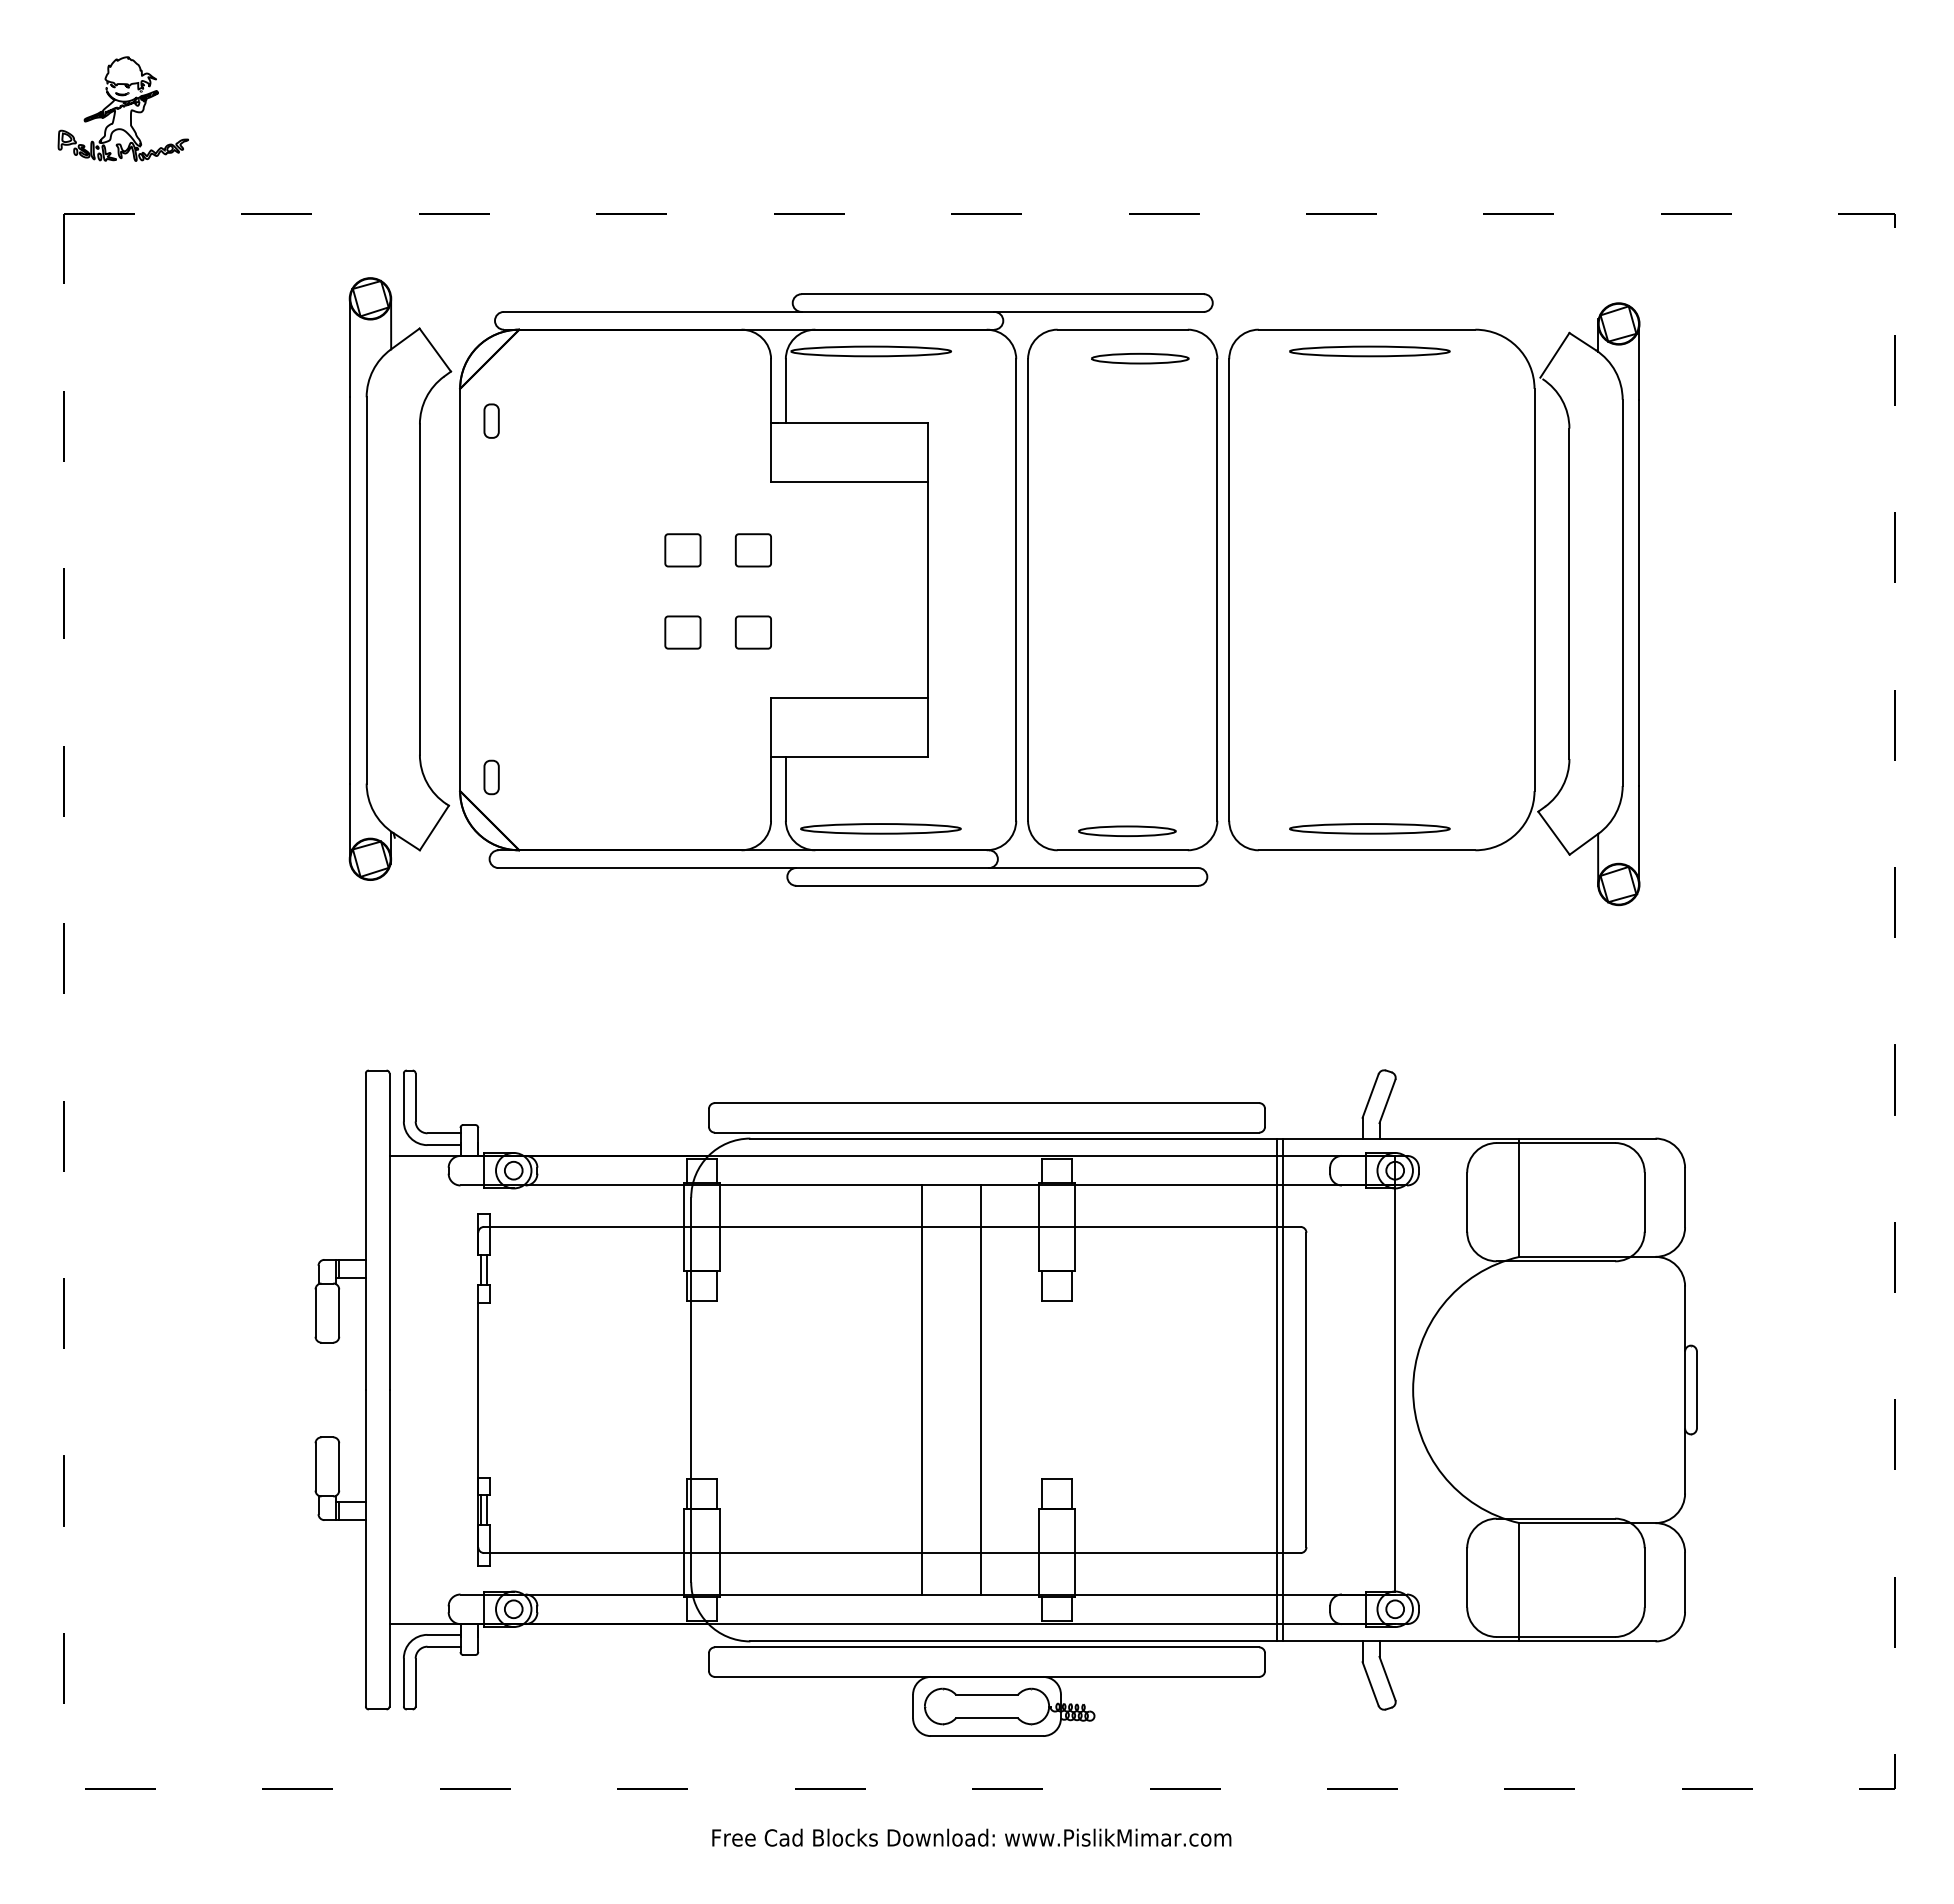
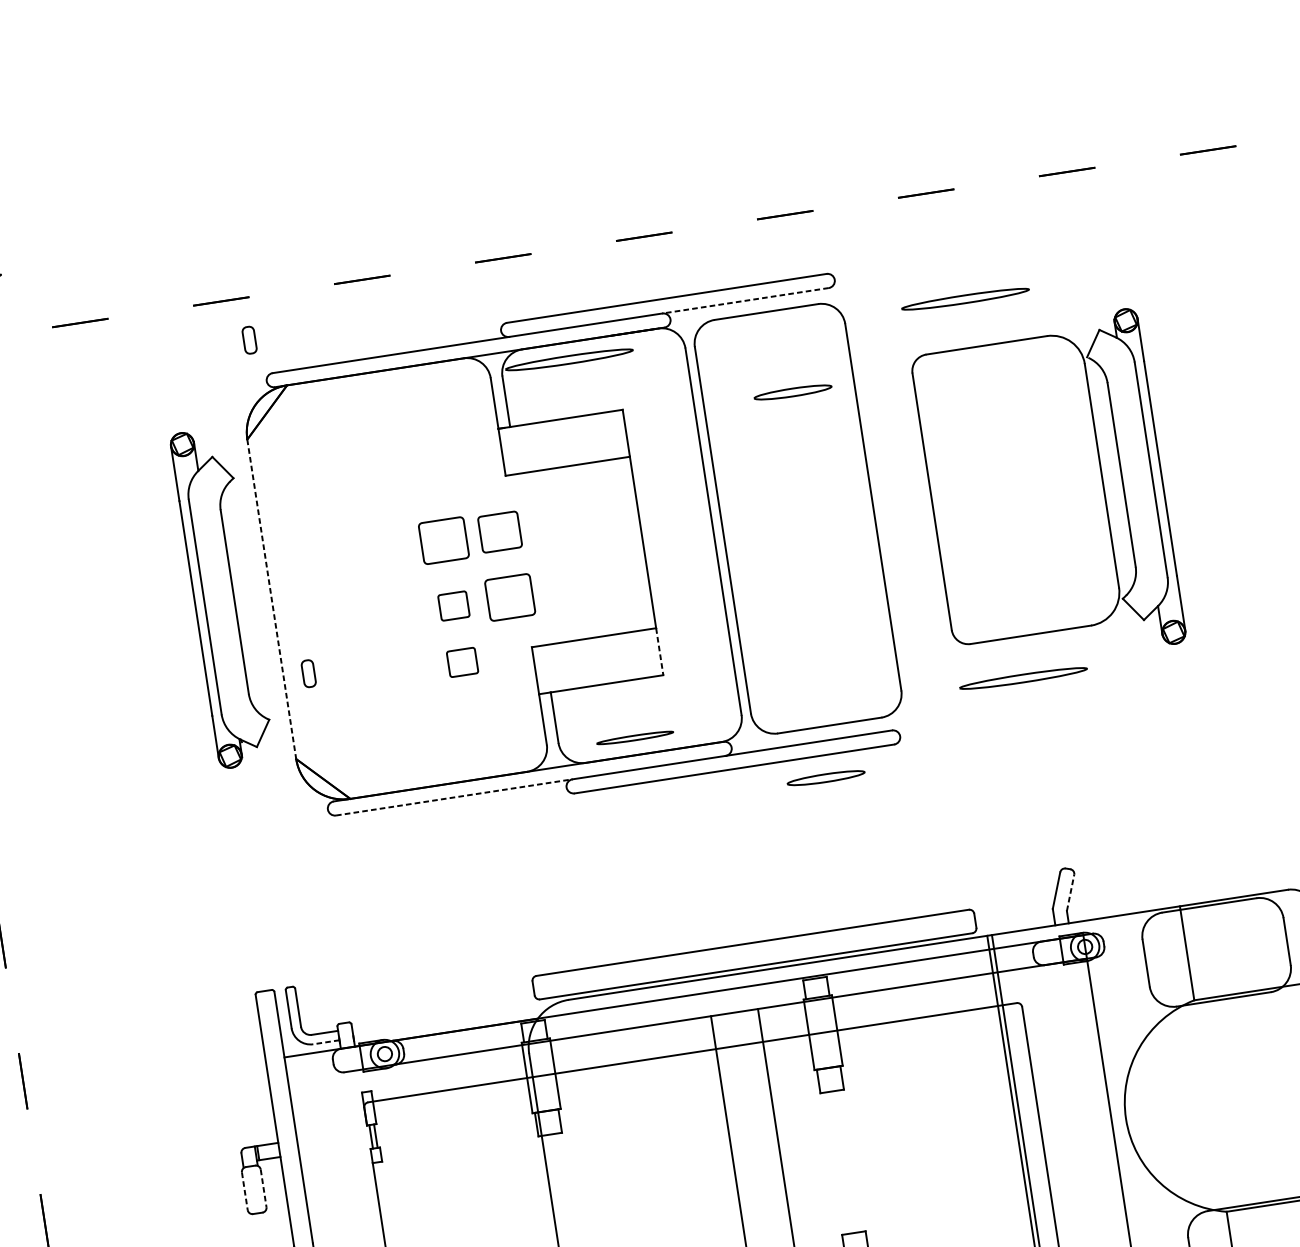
line: (1099, 311) -> (745, 300), solid -> dashed
part: (1140, 358) -> (793, 392), moved
part: (491, 420) -> (249, 339), moved
part: (682, 550) -> (443, 540), size x1.6
part: (752, 550) -> (499, 532), size x1.4
part: (400, 578) -> (223, 597), size x0.7
line: (460, 590) -> (272, 599), solid -> dashed
part: (1434, 604) -> (1047, 492), size x0.7
part: (752, 632) -> (509, 597), size x1.6
part: (682, 703) -> (462, 662), added
line: (927, 727) -> (659, 651), solid -> dashed
part: (491, 777) -> (308, 673), moved
part: (880, 828) -> (634, 737), size x0.6
part: (1127, 830) -> (826, 777), moved
line: (647, 868) -> (454, 797), solid -> dashed
line: (1387, 1100) -> (1070, 892), solid -> dashed
line: (444, 1145) -> (326, 1042), solid -> dashed
line: (315, 1313) -> (244, 1191), solid -> dashed
line: (339, 1313) -> (263, 1188), solid -> dashed

